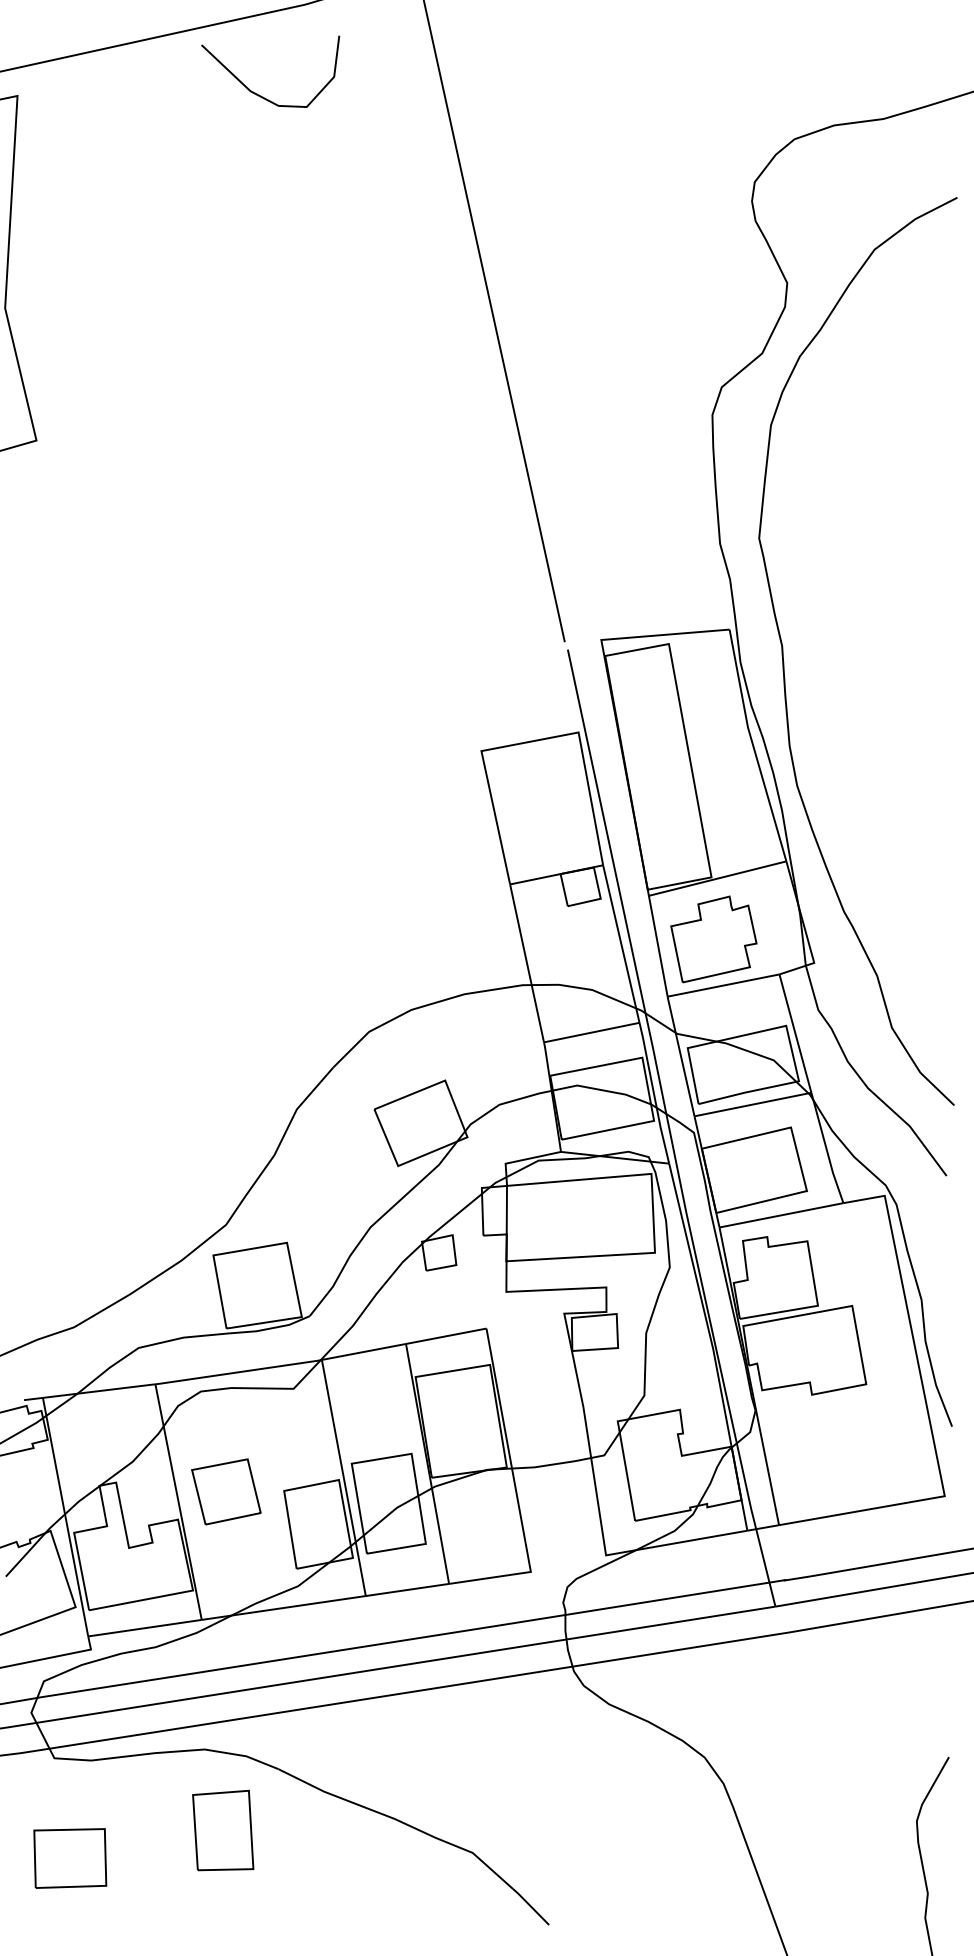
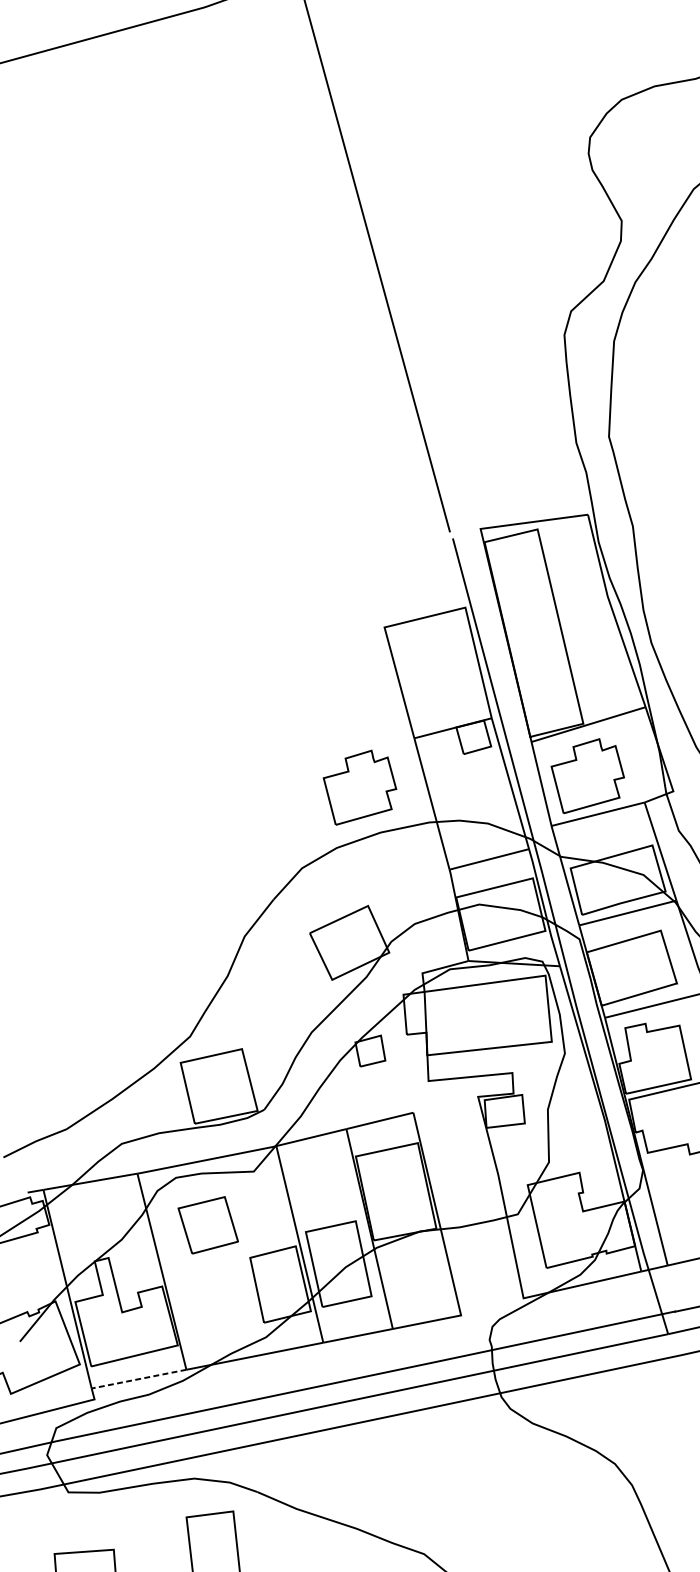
curve: (259, 94) -> (170, 84), removed
part: (442, 939) -> (359, 787), added
part: (226, 1491) -> (208, 1225), moved
line: (144, 1628) -> (138, 1379), solid -> dashed

